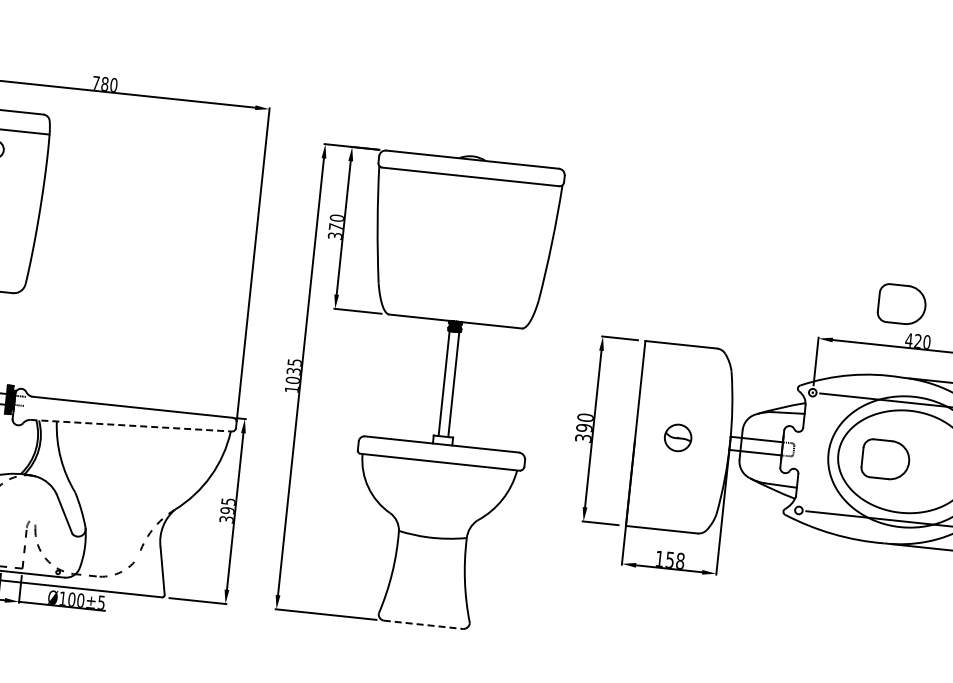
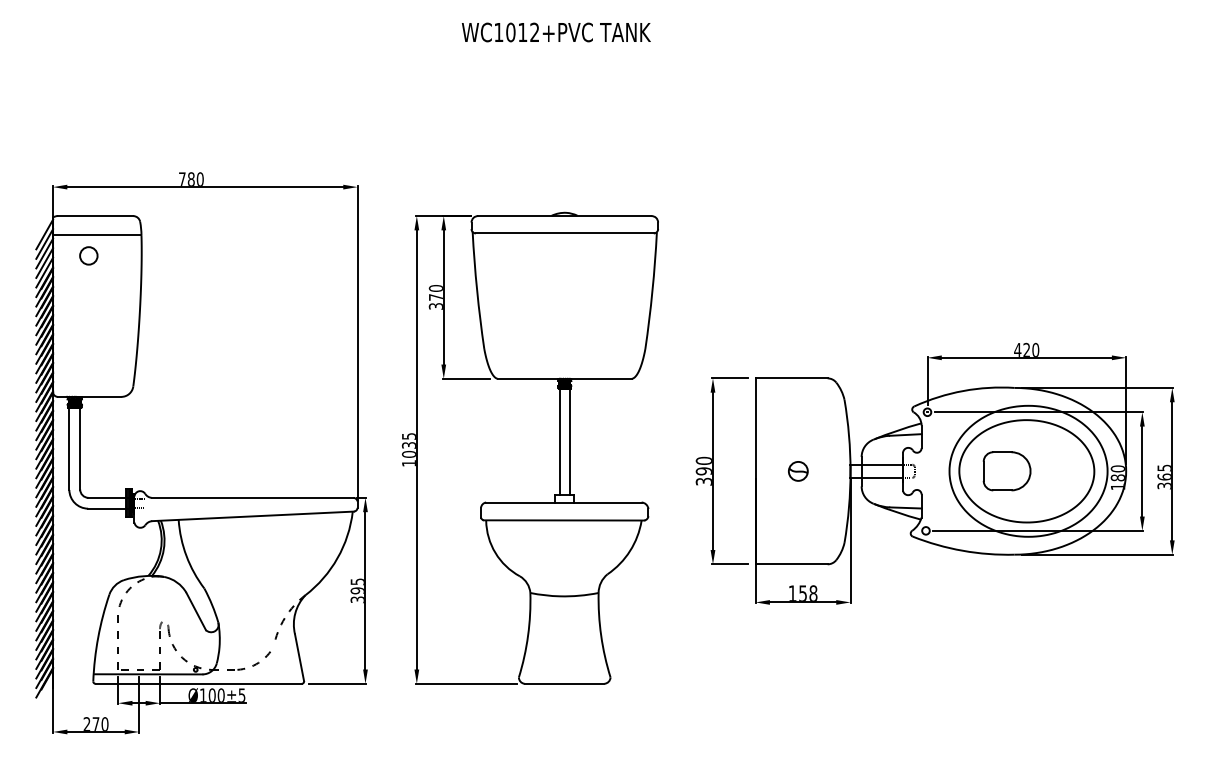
part: (901, 304) -> (1006, 315), removed
line: (131, 425) -> (253, 516), dashed -> solid
part: (678, 438) -> (798, 471), size x0.71
line: (423, 624) -> (564, 683), dashed -> solid

